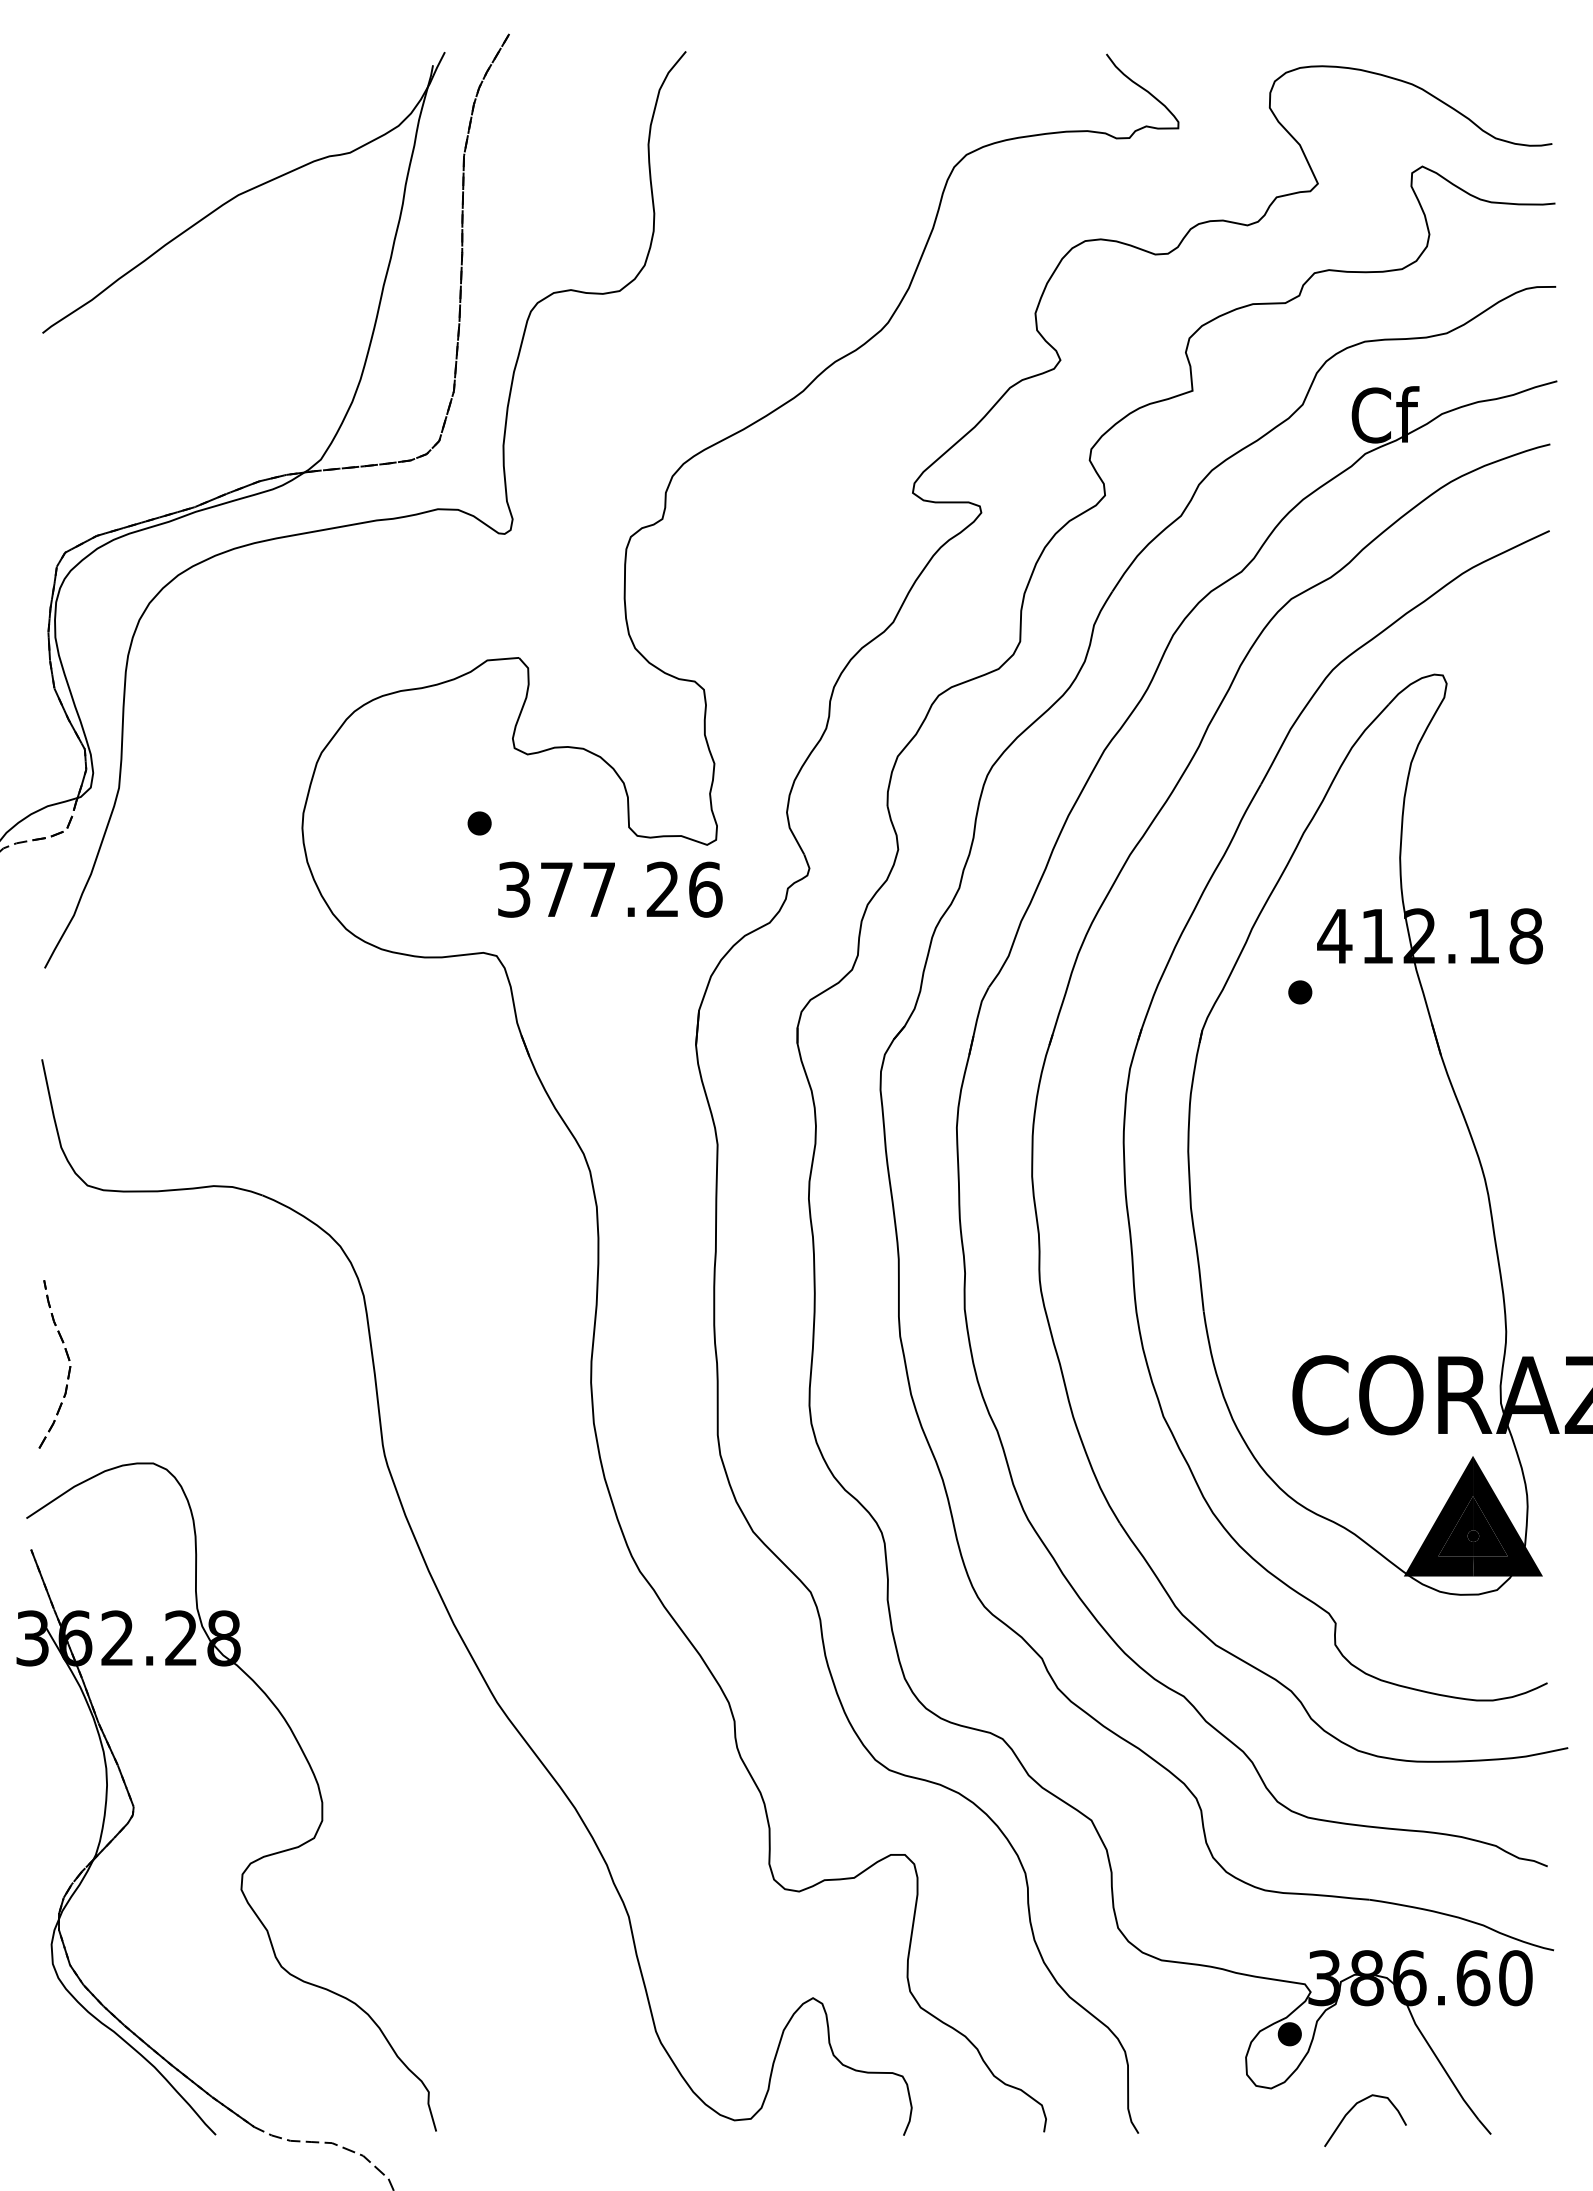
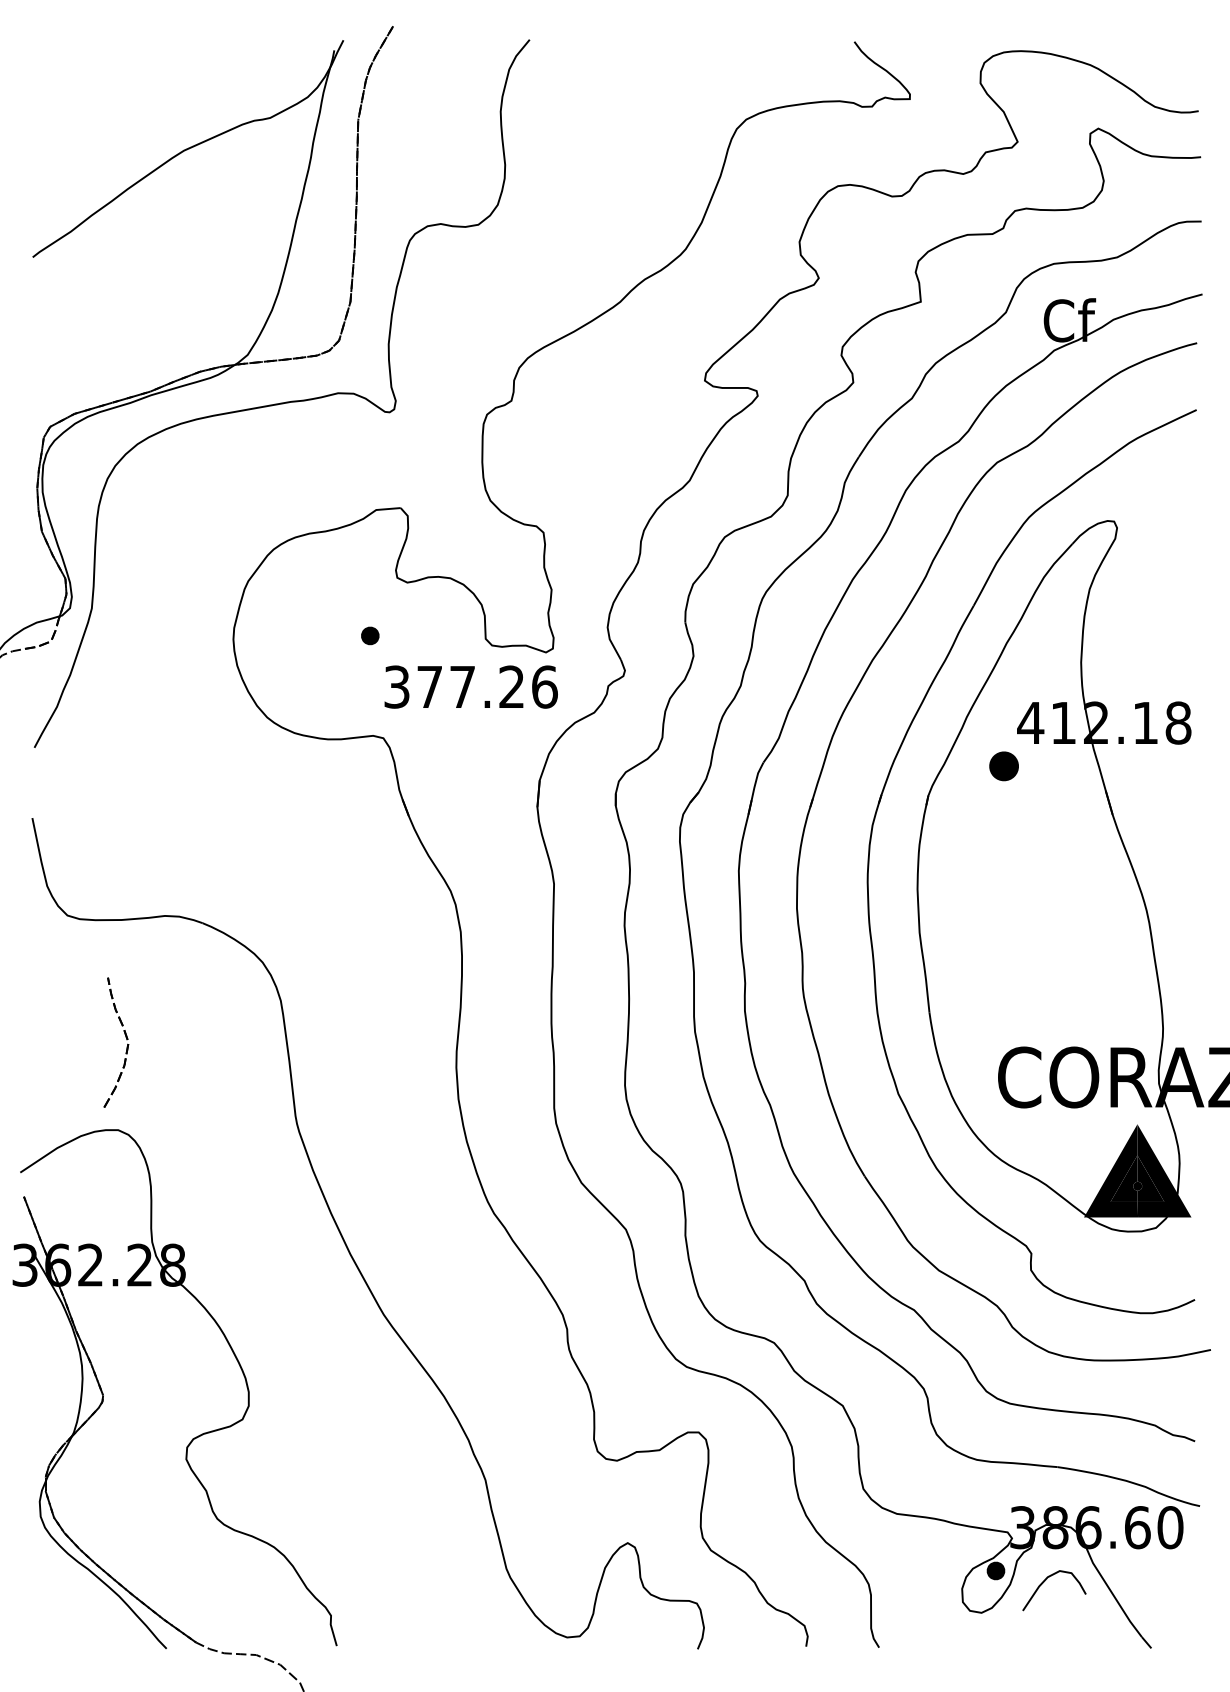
part: (1299, 992) -> (1003, 766), size x1.6
part: (68, 1361) -> (126, 1040), moved
curve: (1353, 2108) -> (1045, 1581), moved

